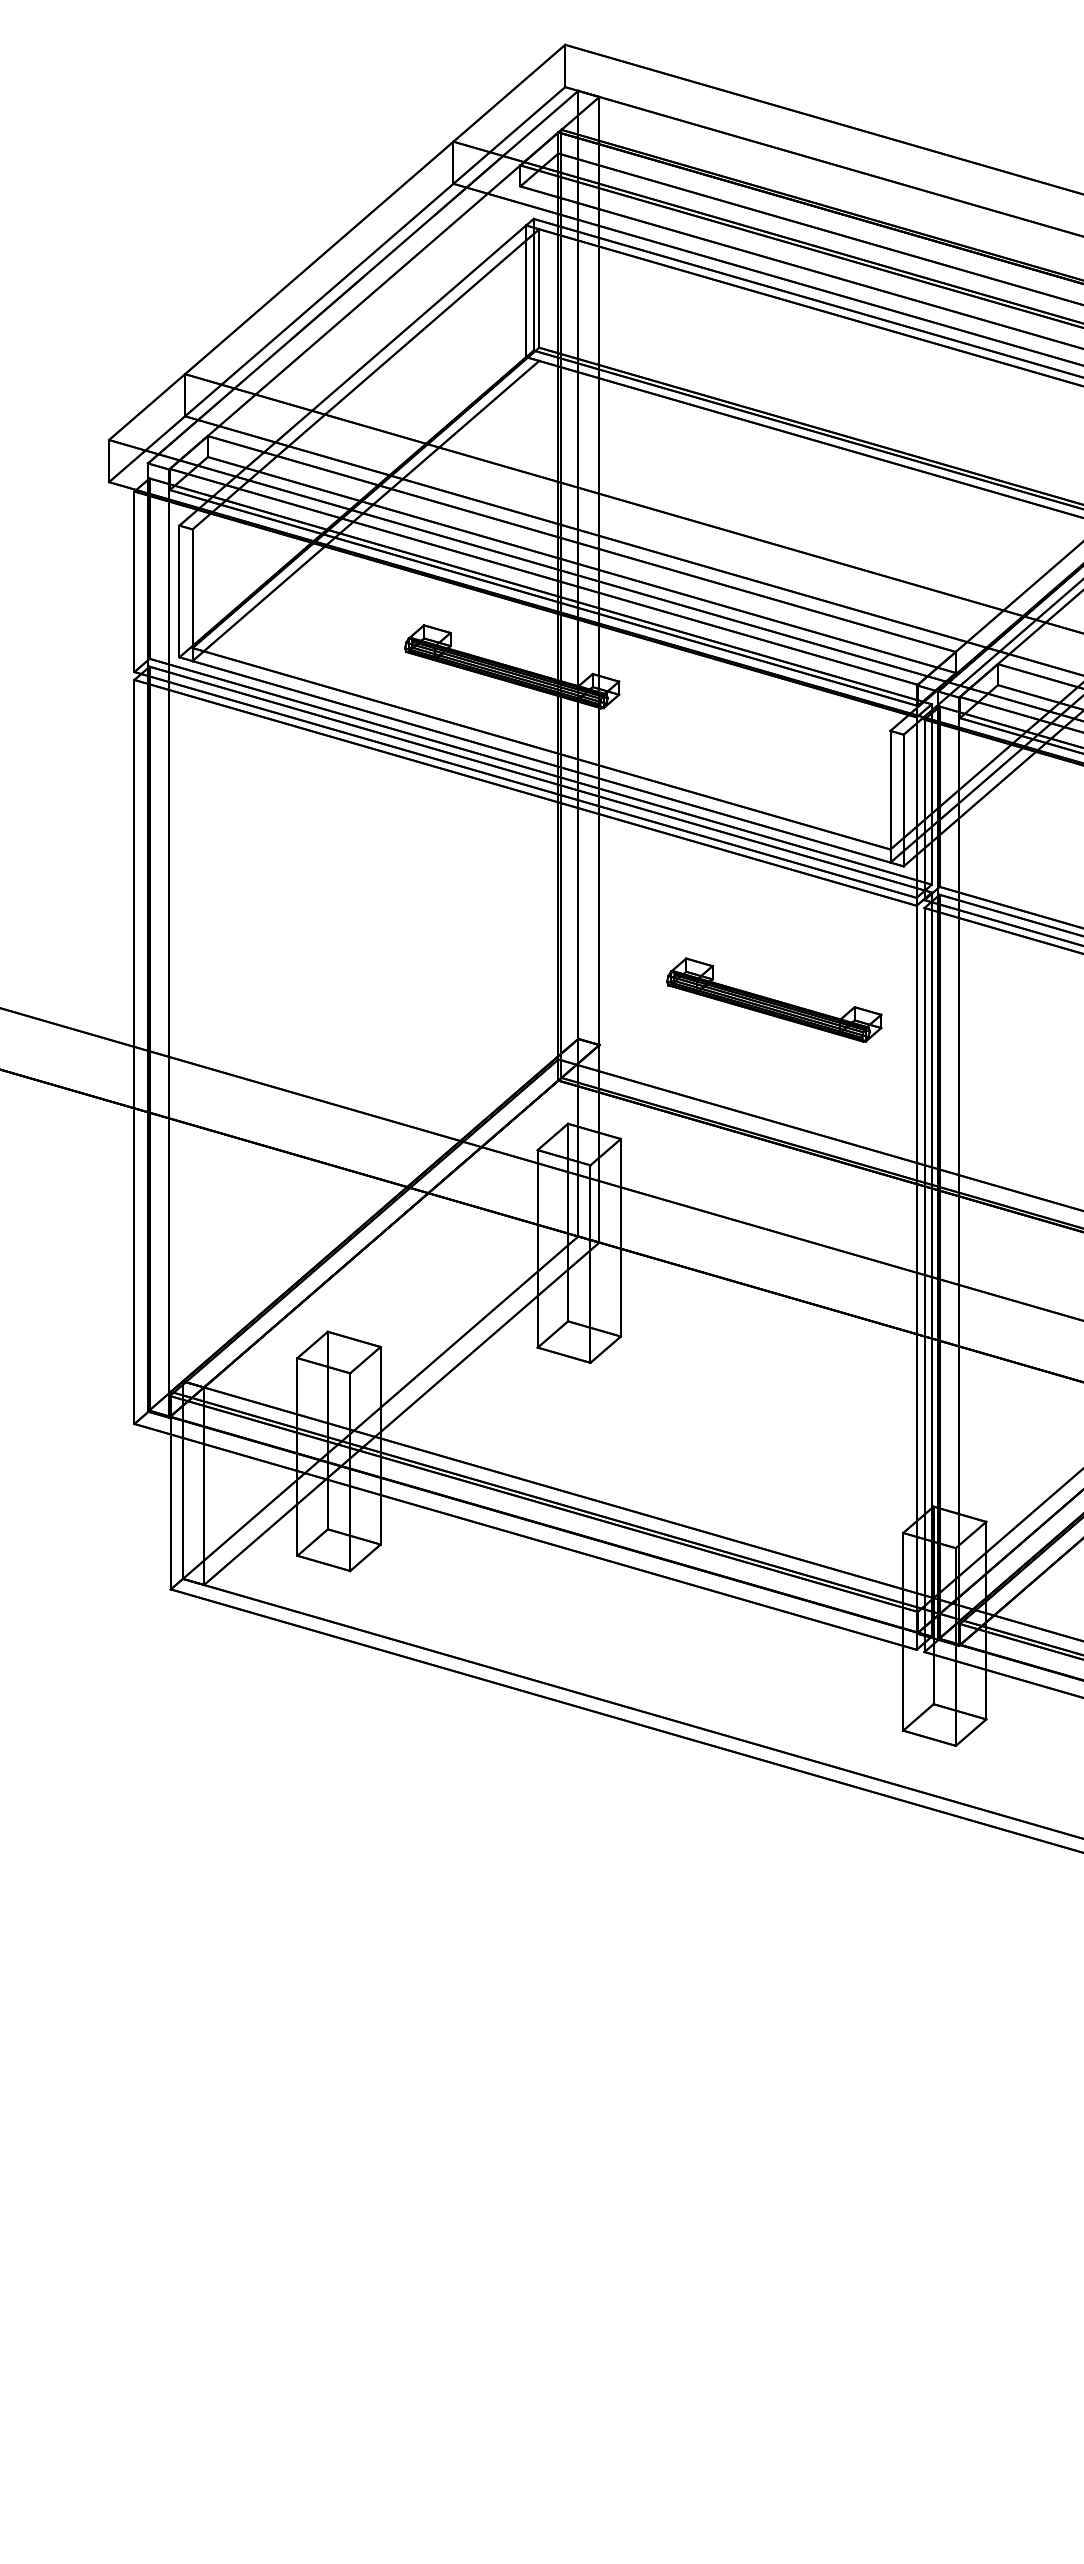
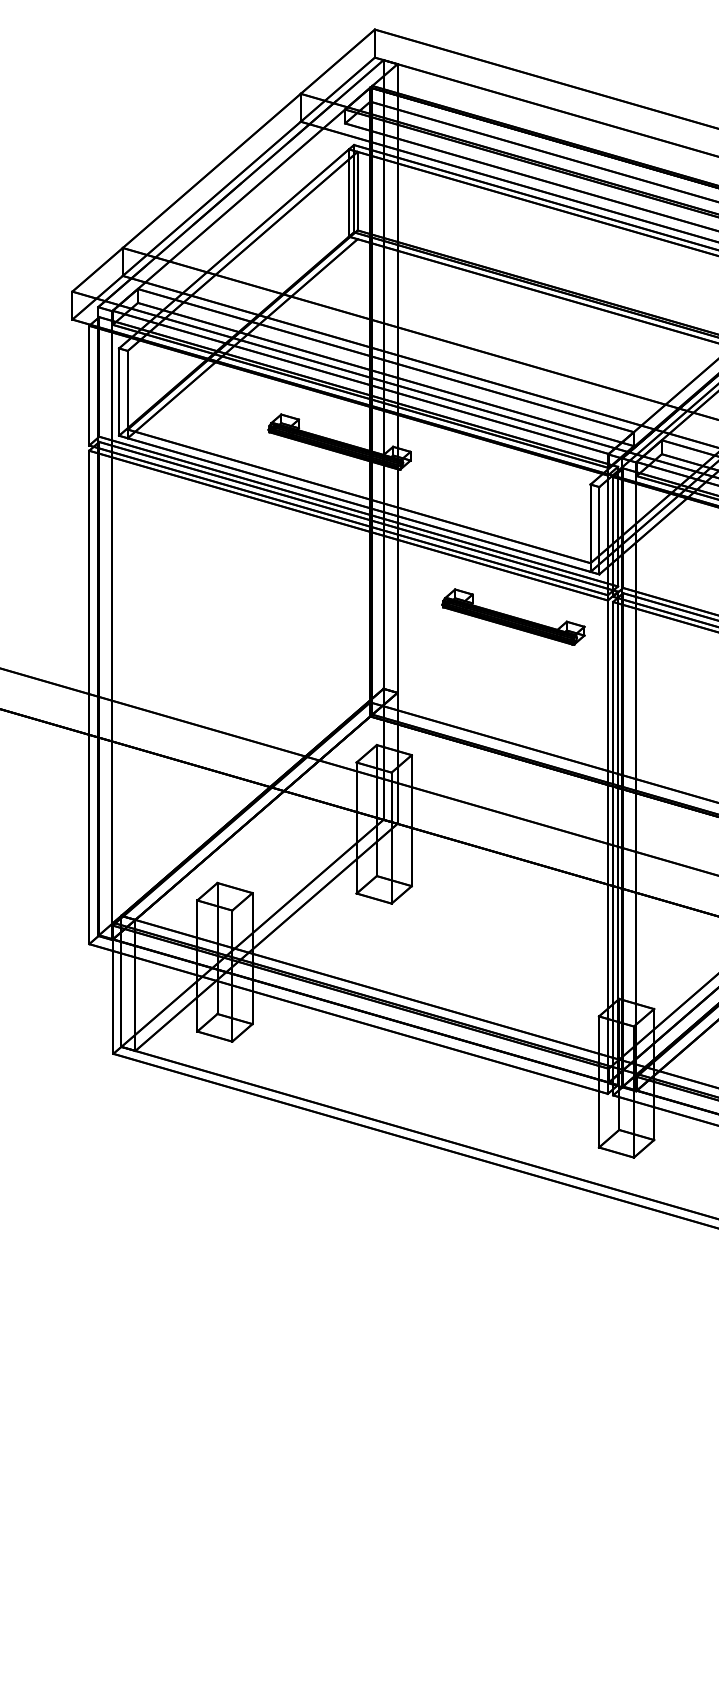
part: (774, 999) -> (513, 616), moved

